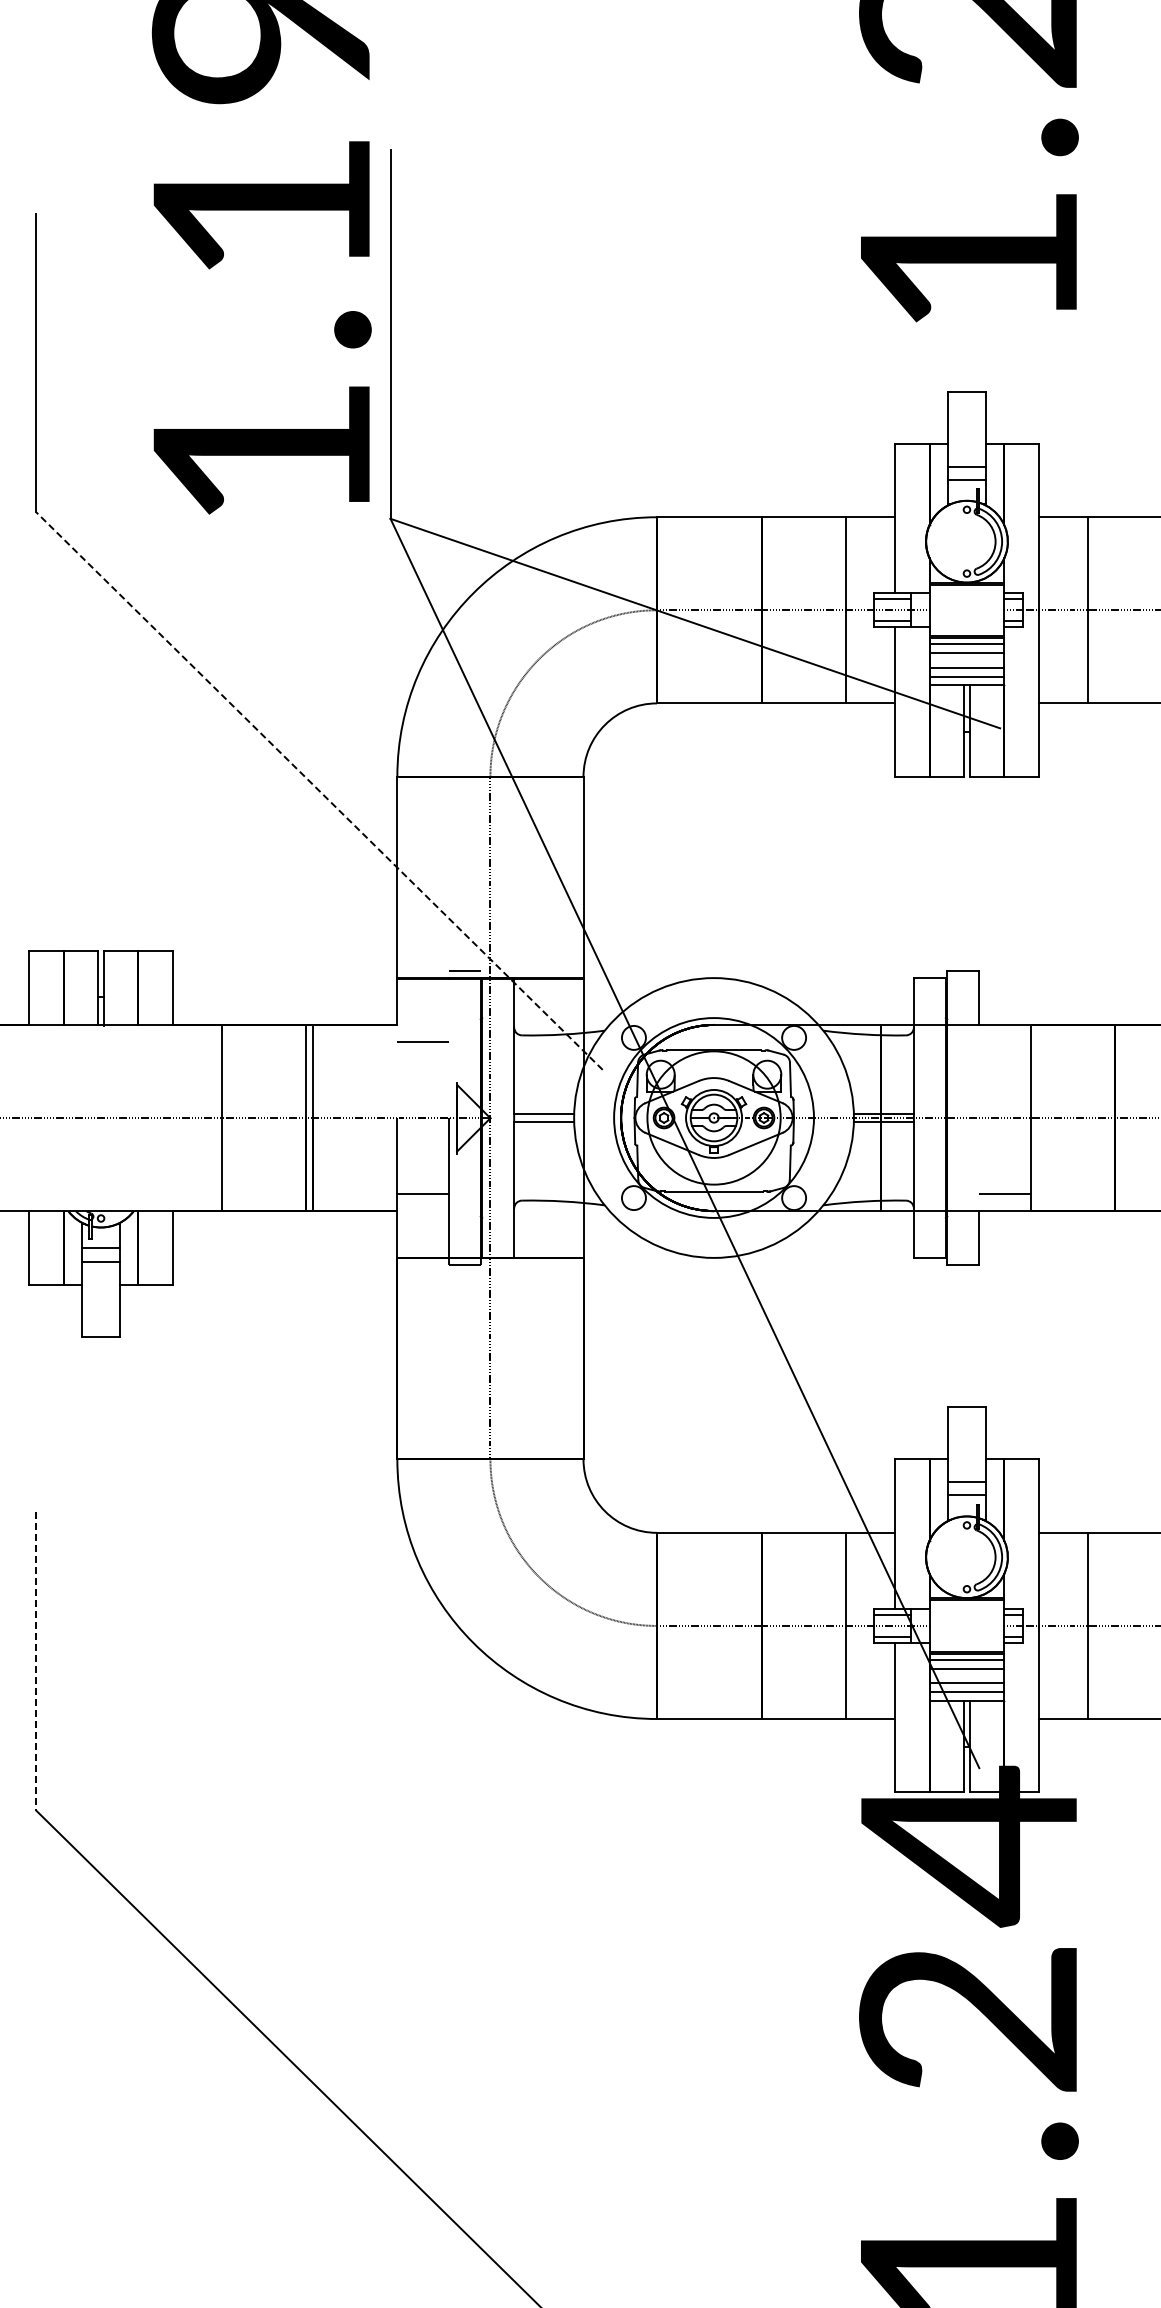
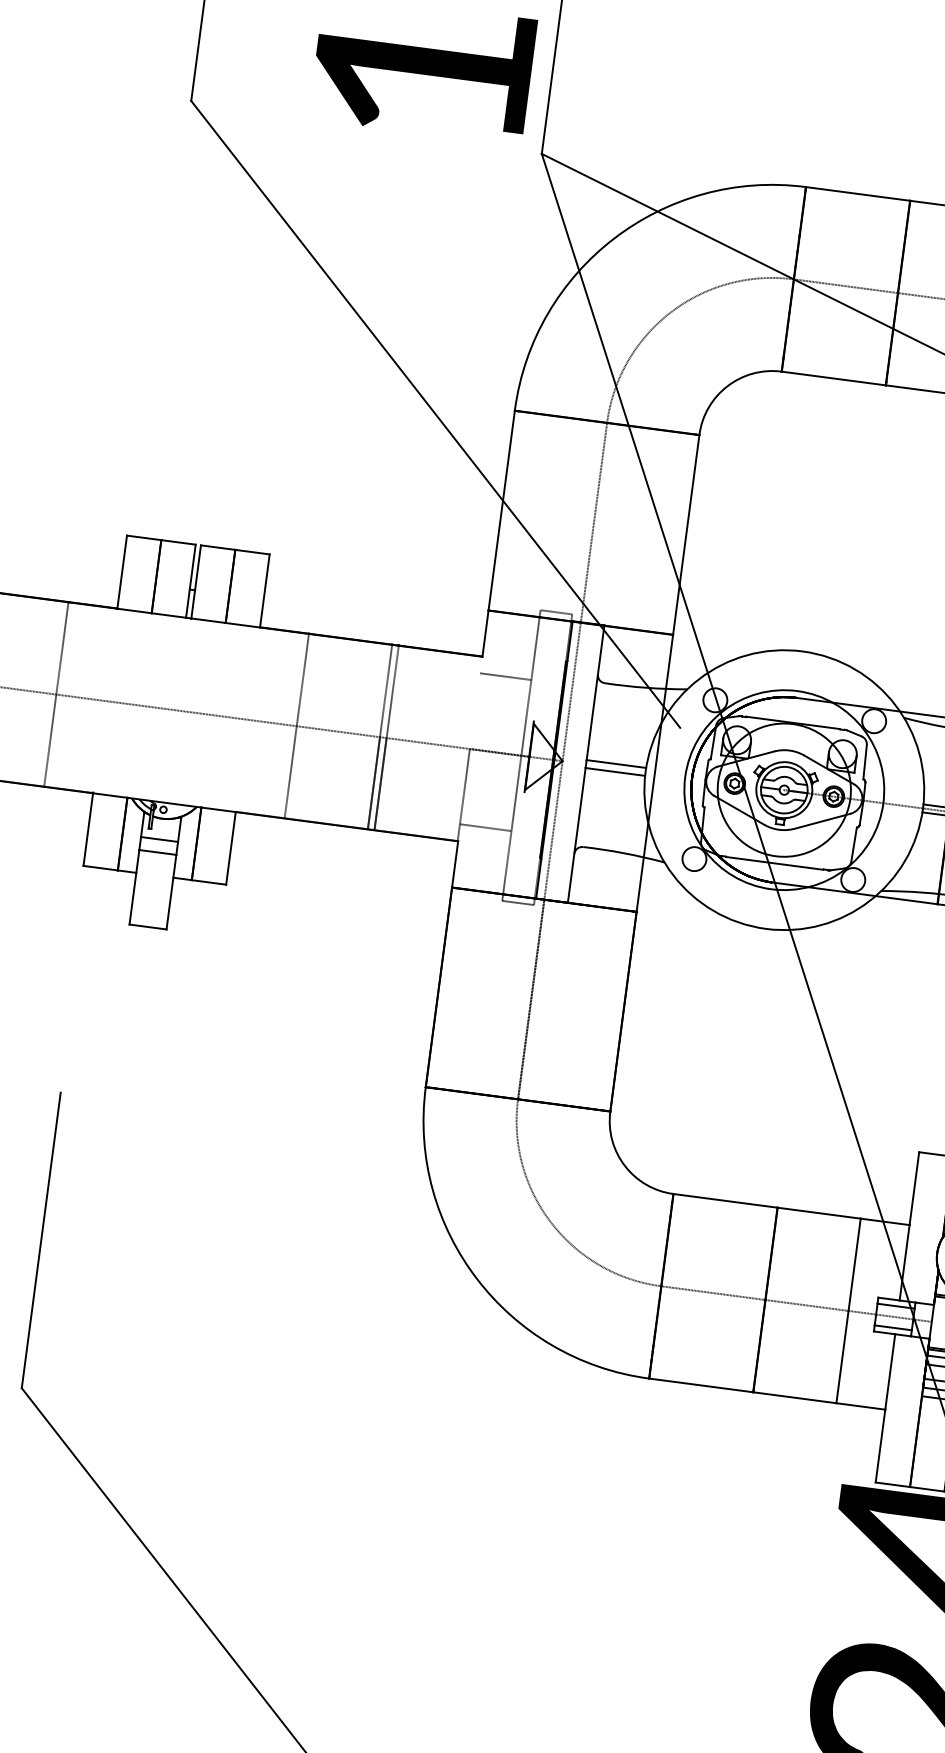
line: (319, 790) -> (435, 413), dashed -> solid
line: (36, 1661) -> (41, 1240), dashed -> solid

